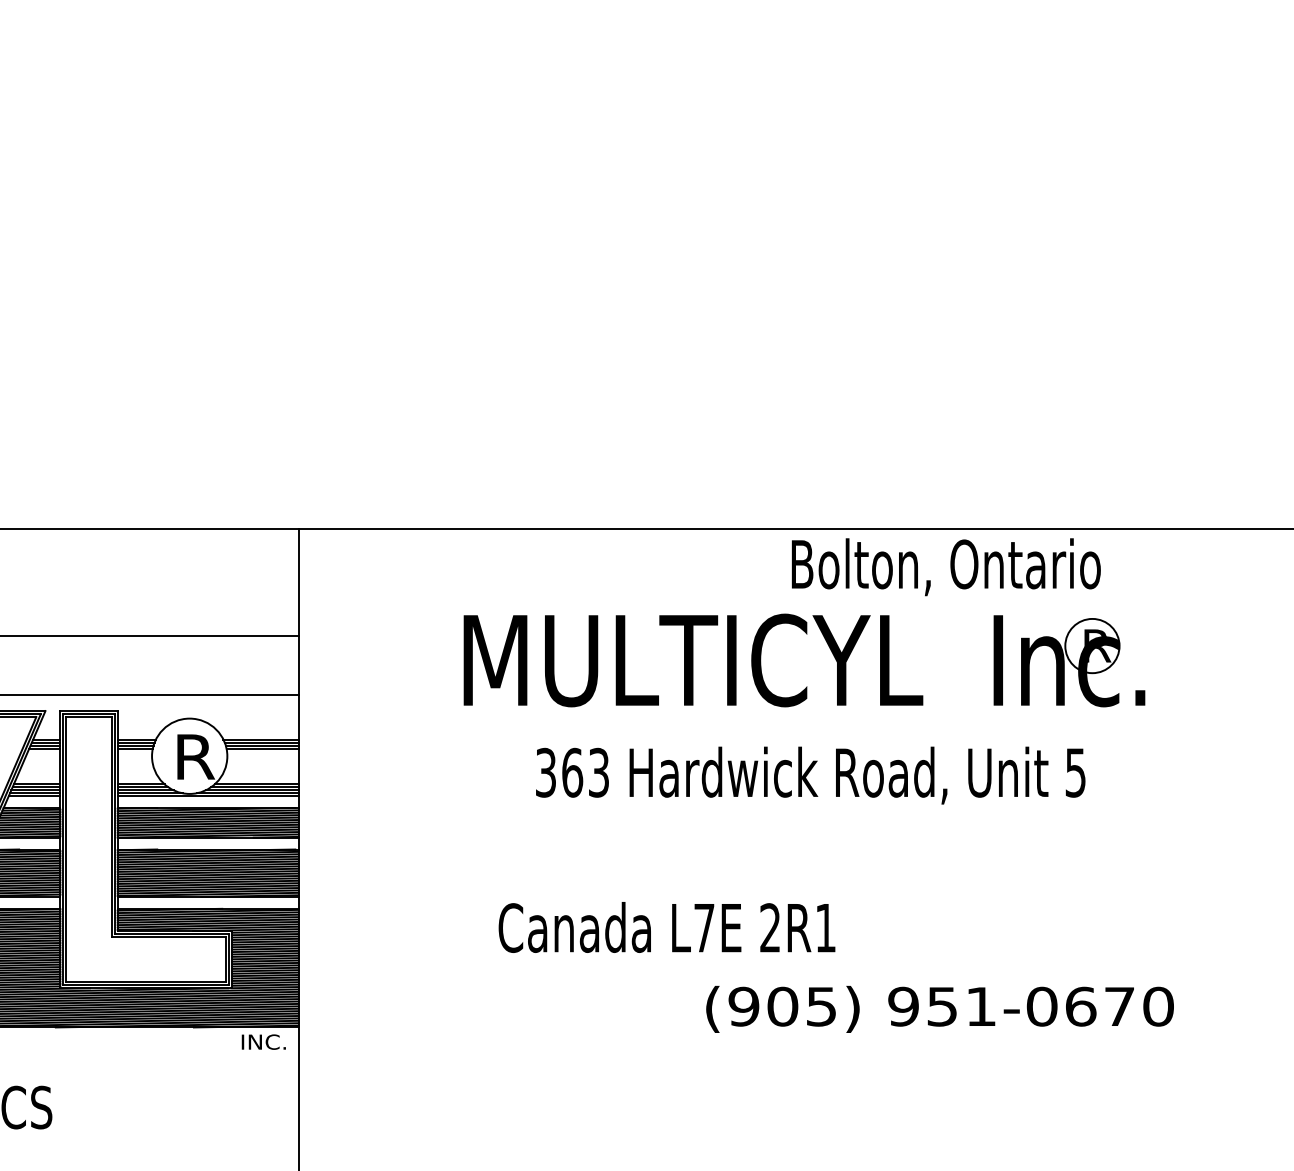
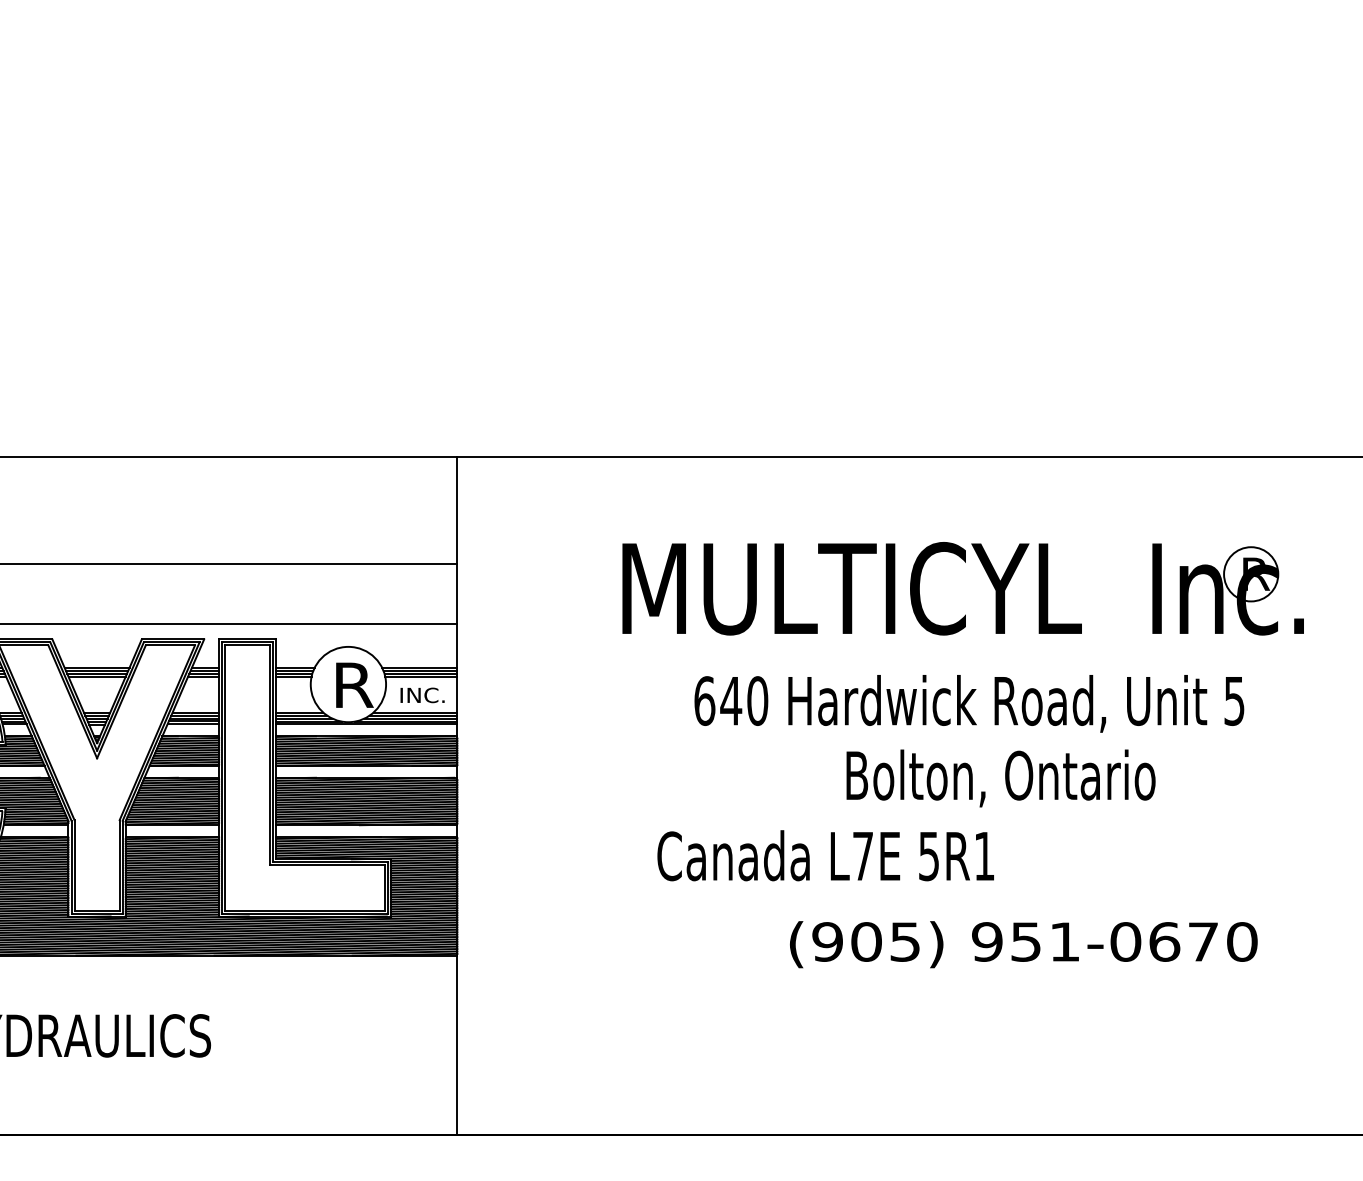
text: (945, 567) -> (1000, 778), moved
text: (572, 772) -> (731, 700), 363 -> 640
text: (769, 928) -> (928, 856), 2R1 -> 5R1
text: (939, 1009) -> (1023, 944), moved
text: (263, 1042) -> (422, 695), moved

